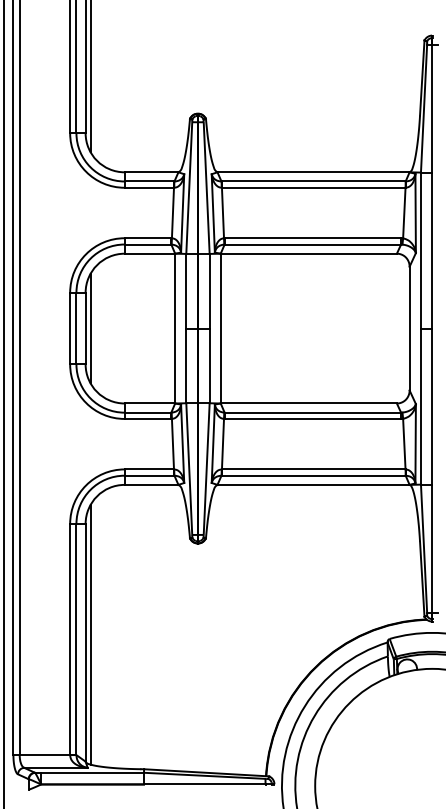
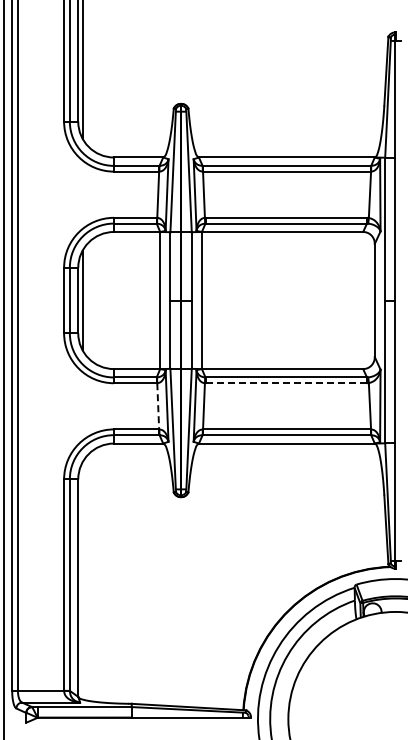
line: (313, 419) -> (286, 383), solid -> dashed
line: (173, 444) -> (158, 406), solid -> dashed
line: (90, 634) -> (82, 580), removed

